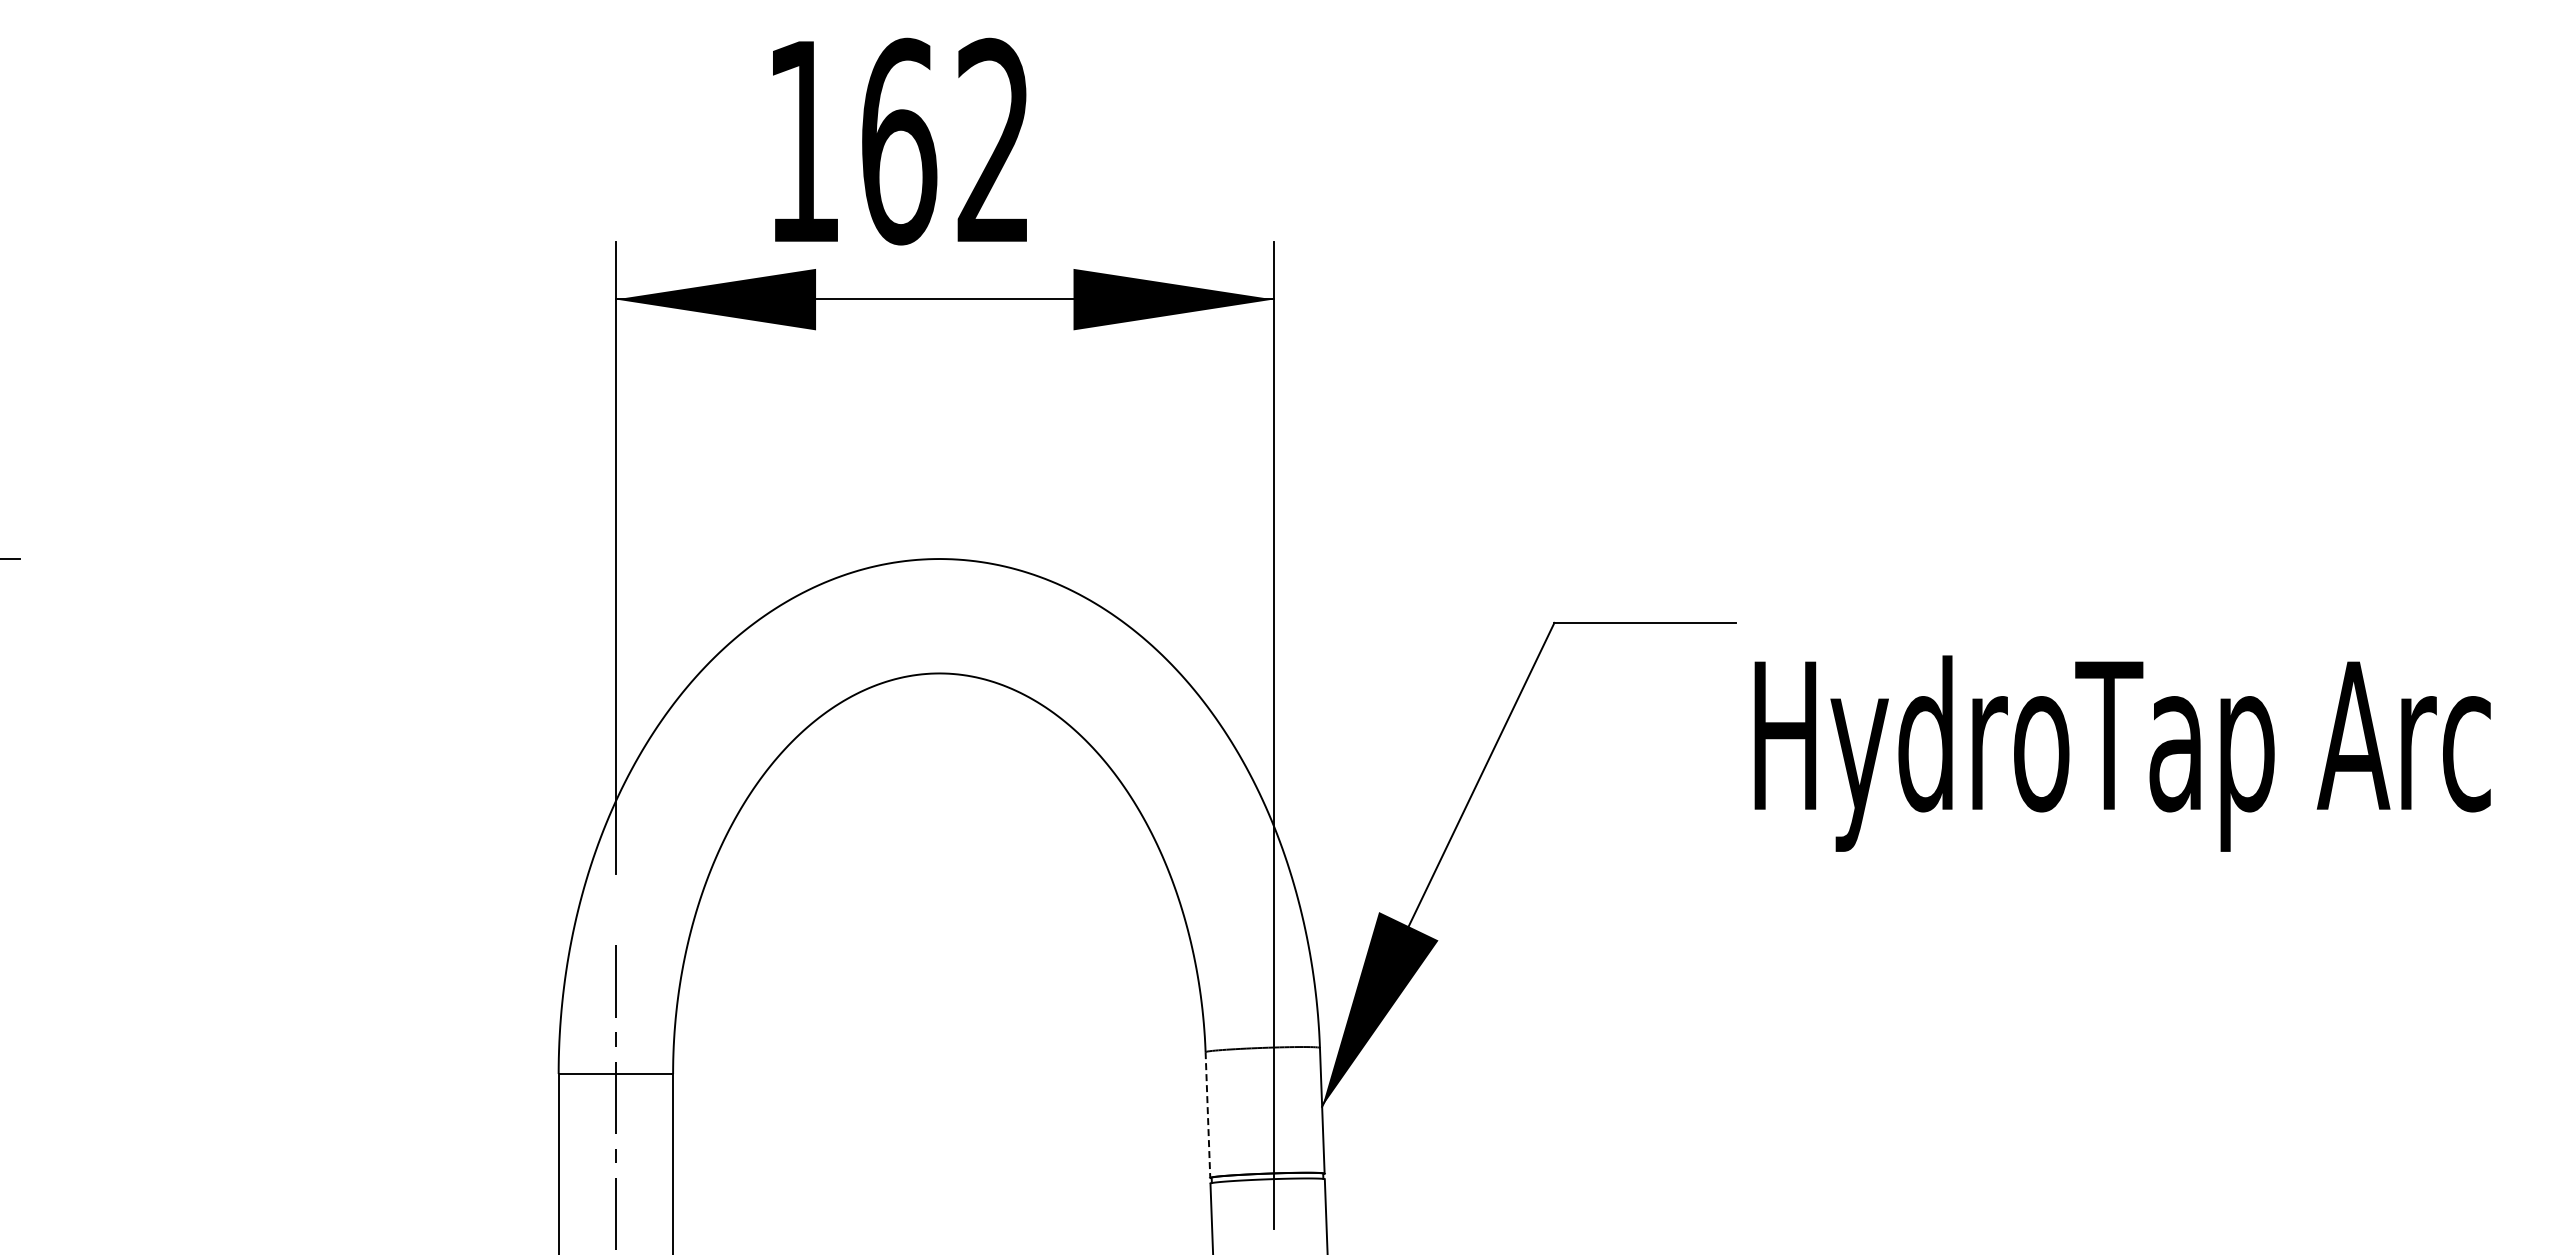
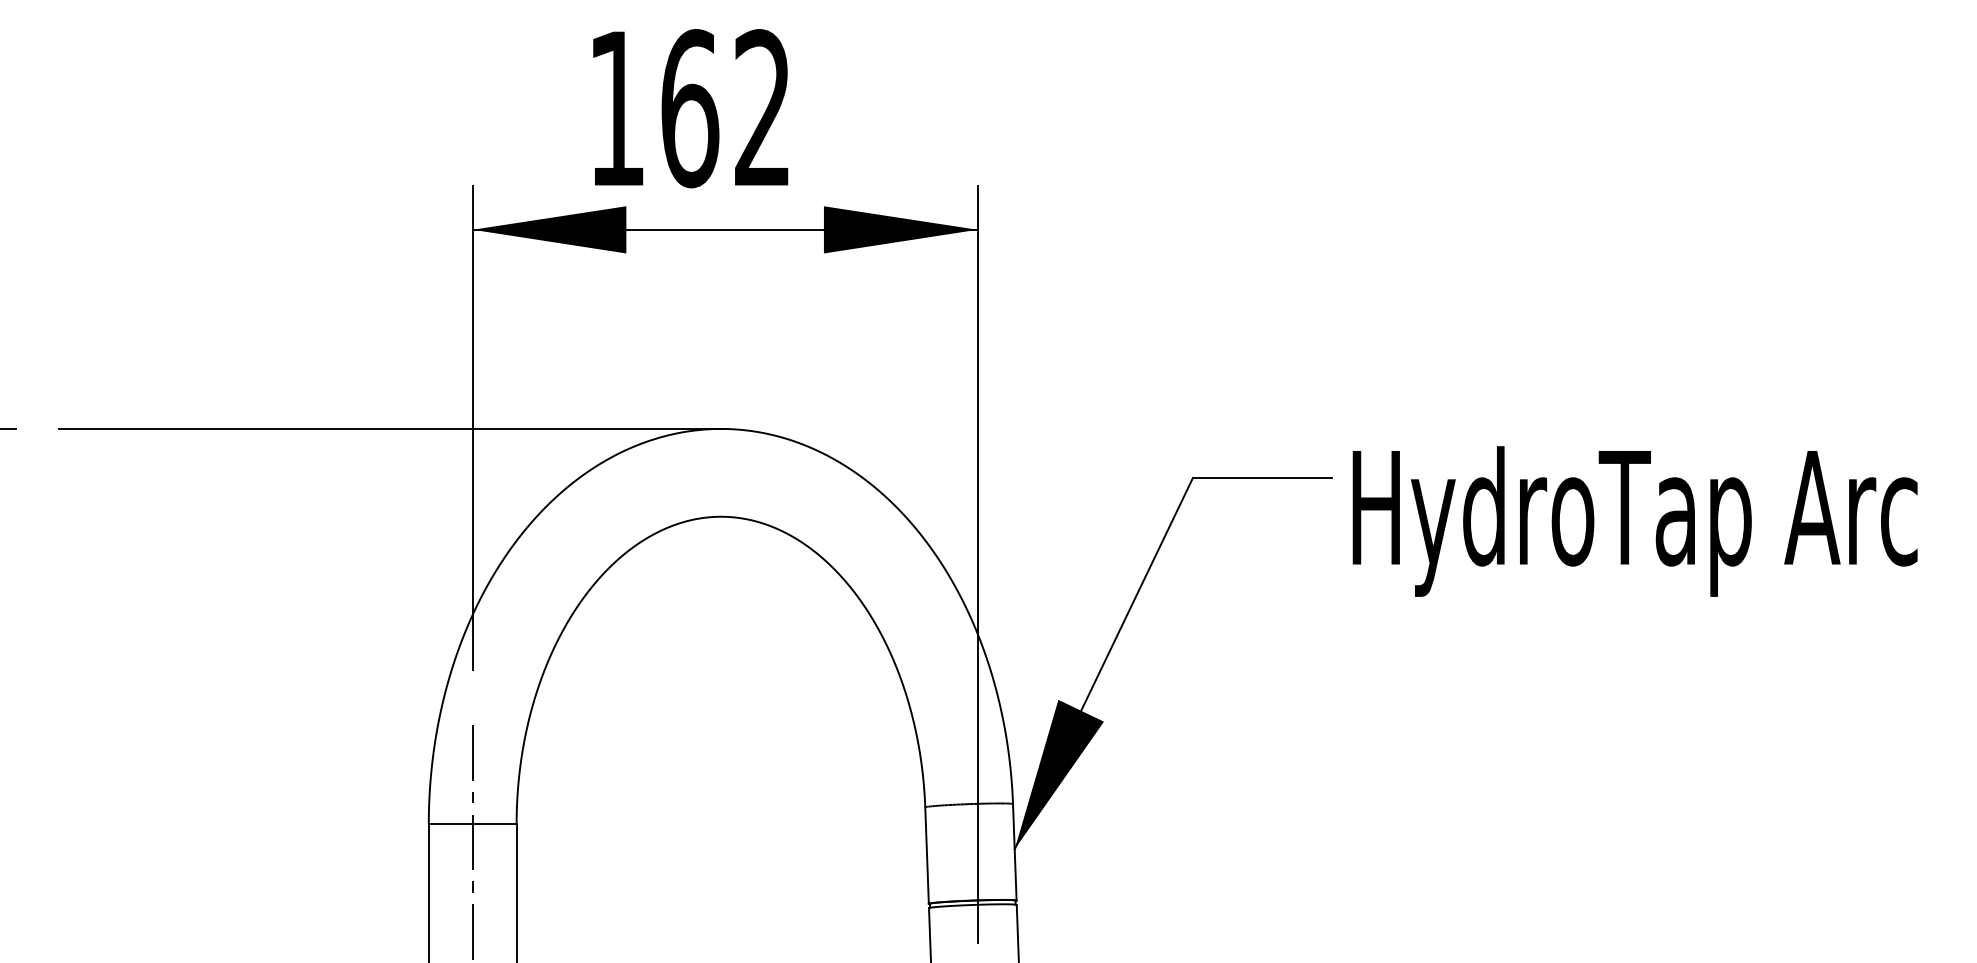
line: (510, 559) -> (391, 429), added
text: (2122, 753) -> (1635, 521), moved
line: (1207, 1115) -> (926, 855), dashed -> solid

